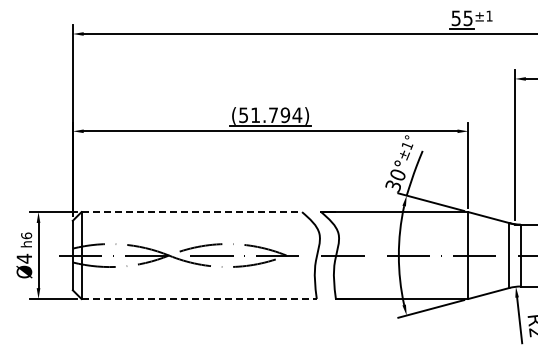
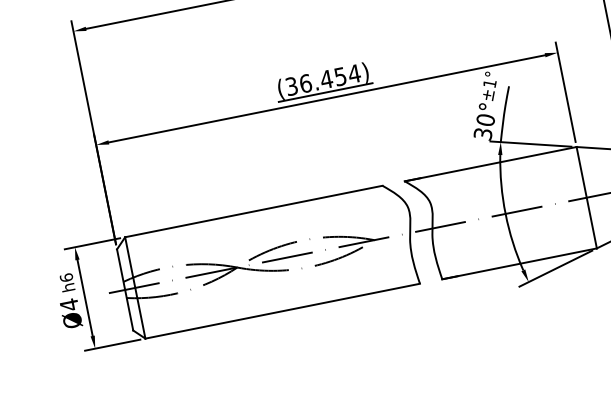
text: (264, 115) -> (316, 81), (51.794) -> (36.454)
line: (192, 212) -> (254, 211), dashed -> solid
line: (199, 298) -> (282, 310), dashed -> solid

